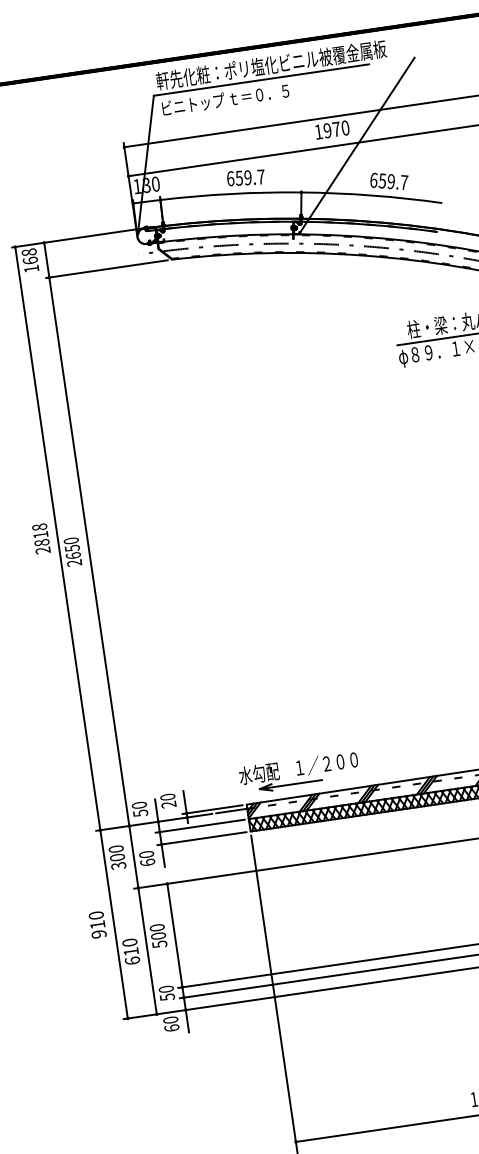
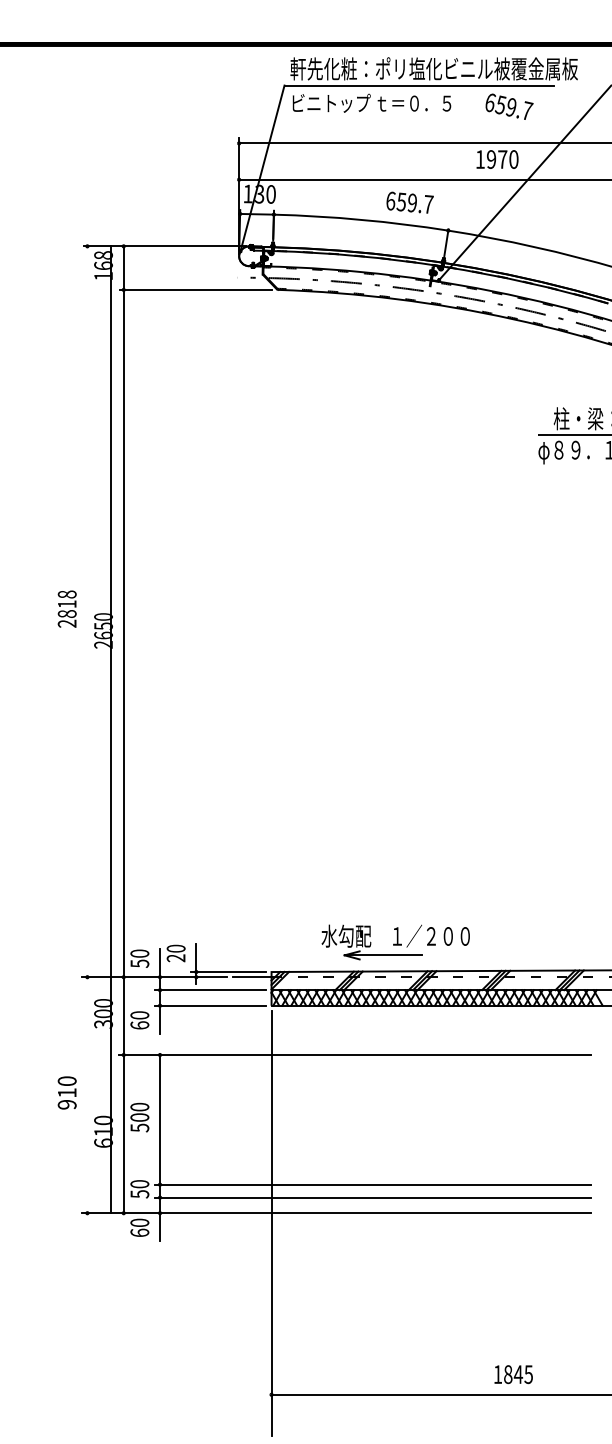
text: (245, 177) -> (409, 202), moved
text: (389, 181) -> (509, 106), moved
line: (71, 632) -> (111, 729), moved
part: (299, 772) -> (395, 942), moved

